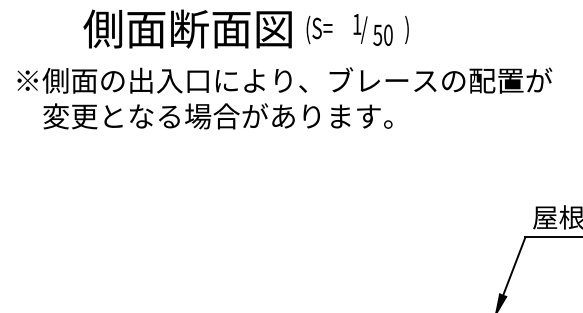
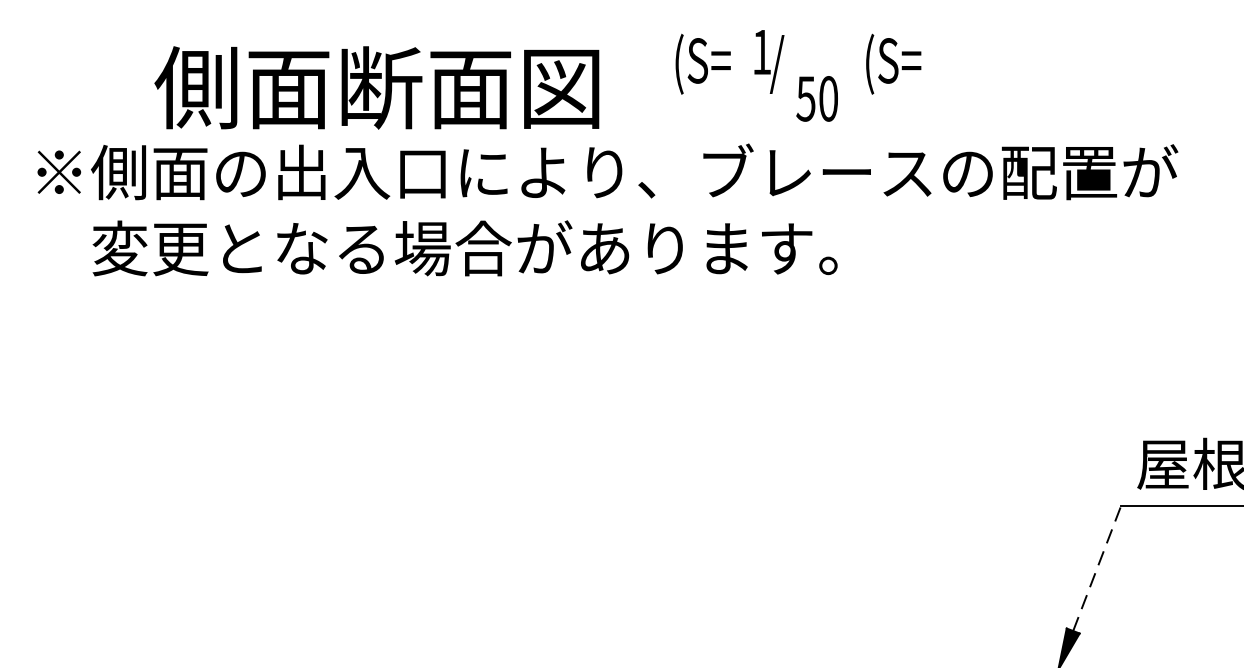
text: (187, 28) -> (376, 86), moved
text: (319, 30) -> (703, 65), moved
text: (418, 30) -> (892, 65), ) -> (S=
text: (382, 34) -> (816, 97), moved
line: (514, 266) -> (1097, 568), solid -> dashed

